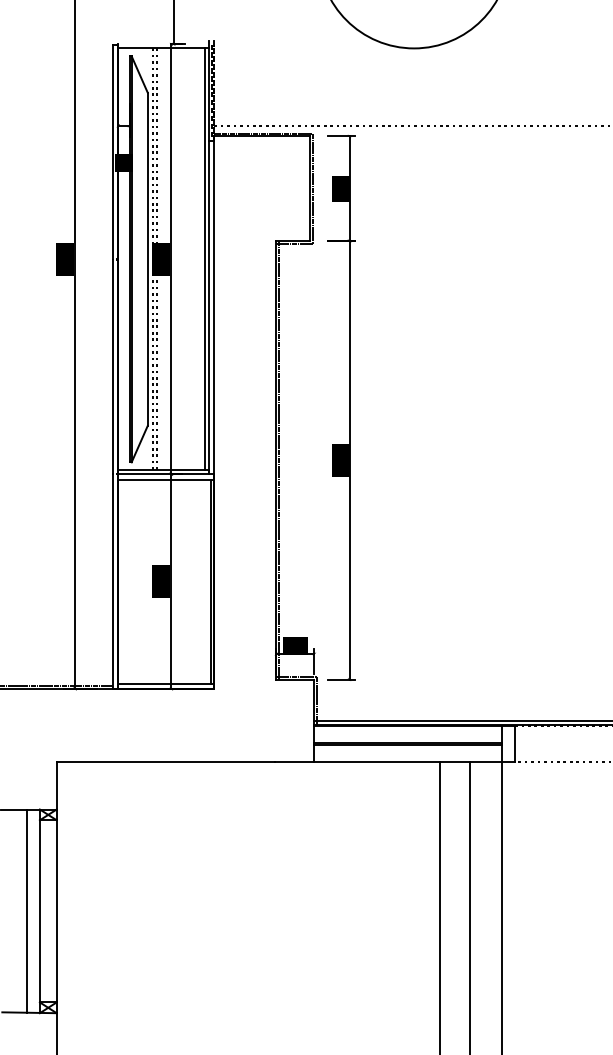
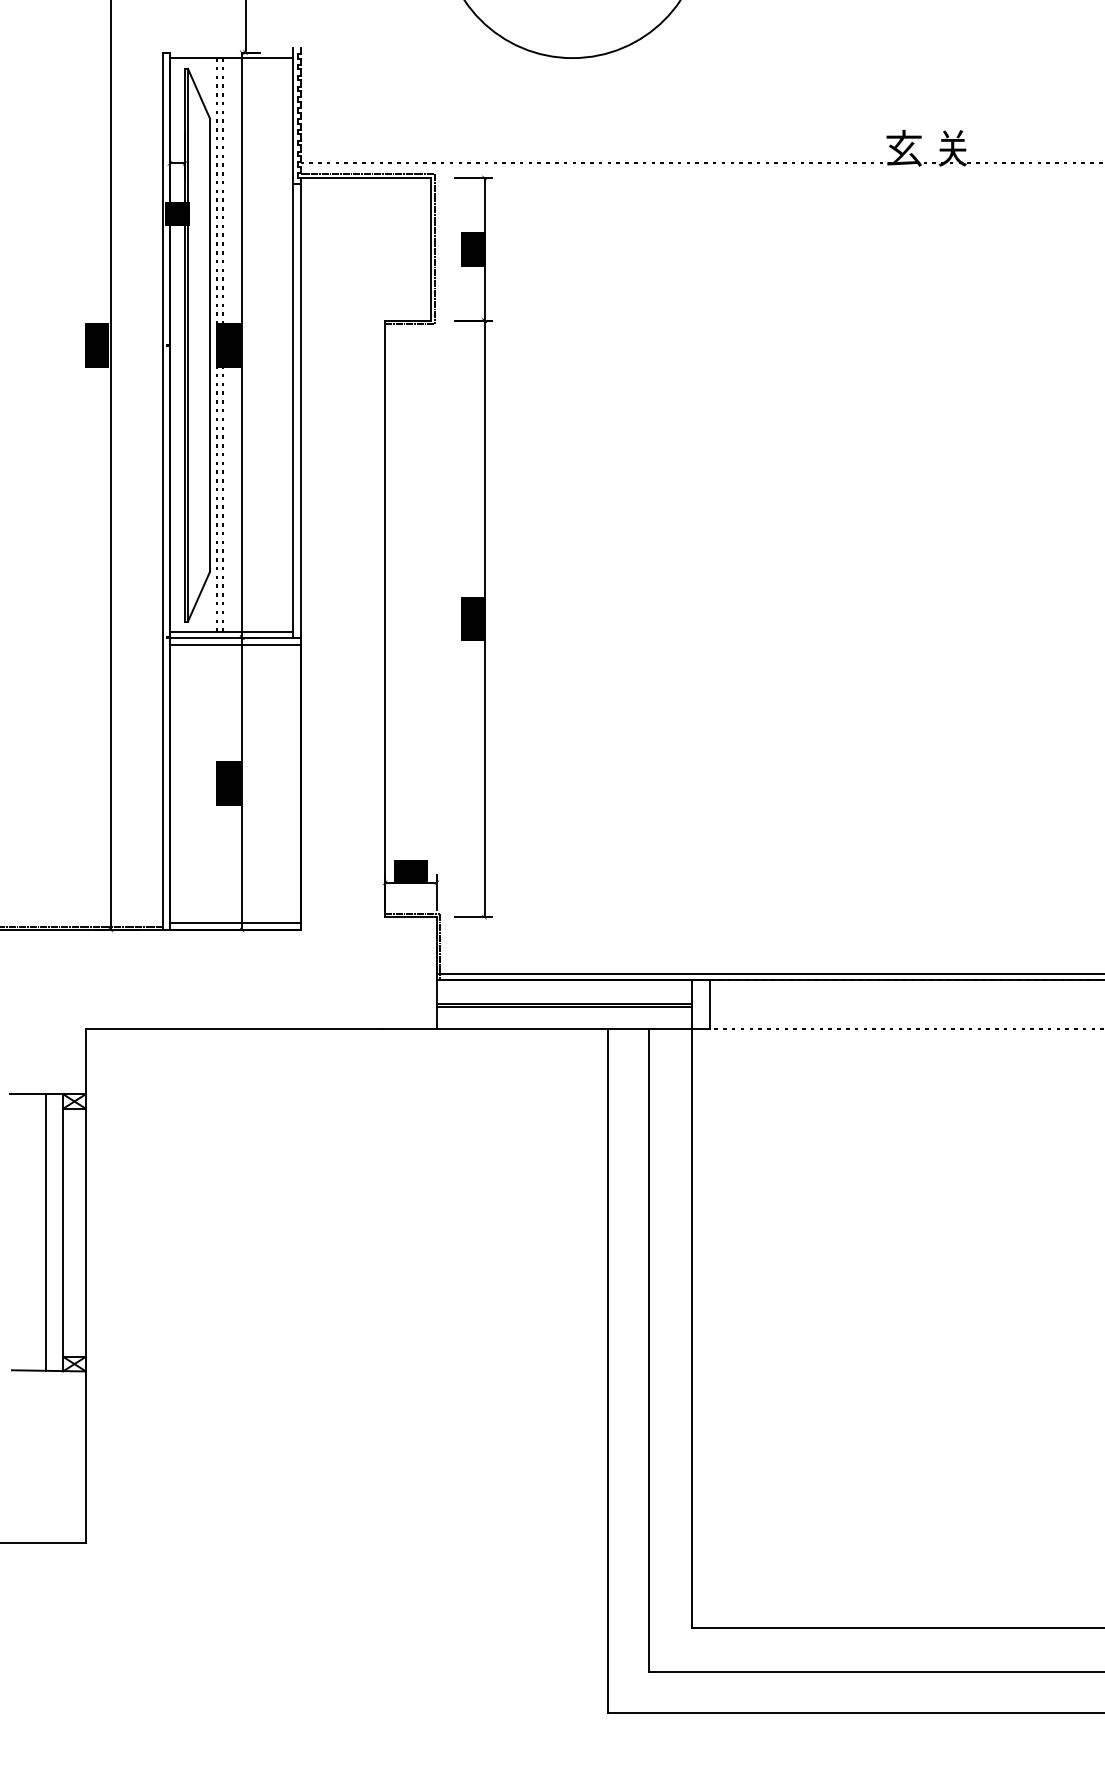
line: (205, 259) -> (288, 345), removed
line: (278, 460) -> (388, 618), removed
line: (210, 581) -> (295, 783), removed

